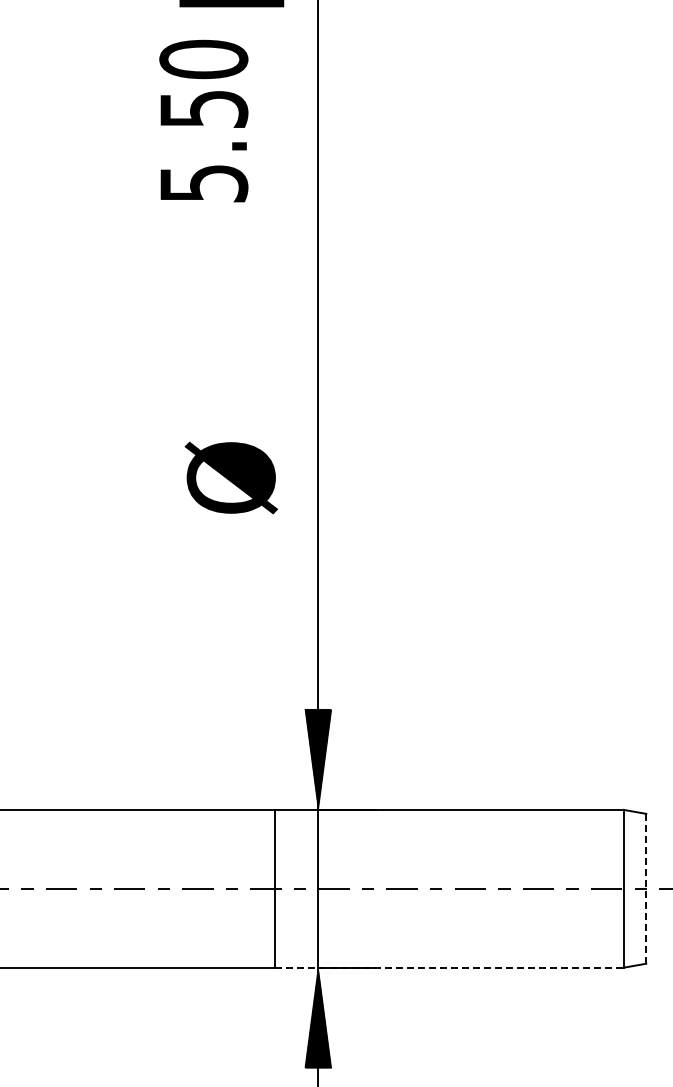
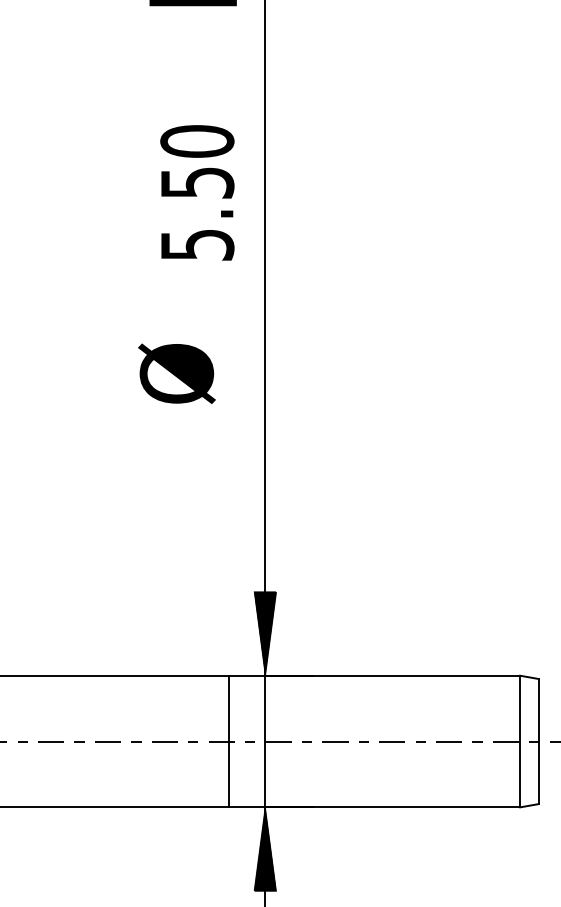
text: (203, 120) -> (197, 192), moved
text: (230, 477) -> (176, 373), moved
line: (646, 888) -> (539, 741), dashed -> solid
line: (450, 967) -> (375, 807), dashed -> solid

